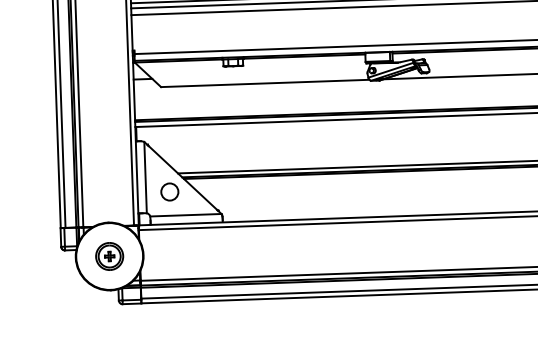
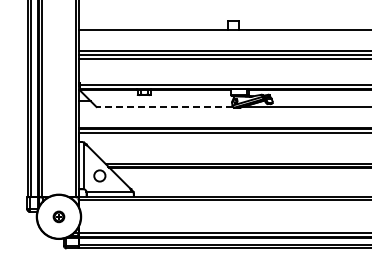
line: (264, 84) -> (164, 107), solid -> dashed
part: (108, 256) -> (58, 216), size x0.6

